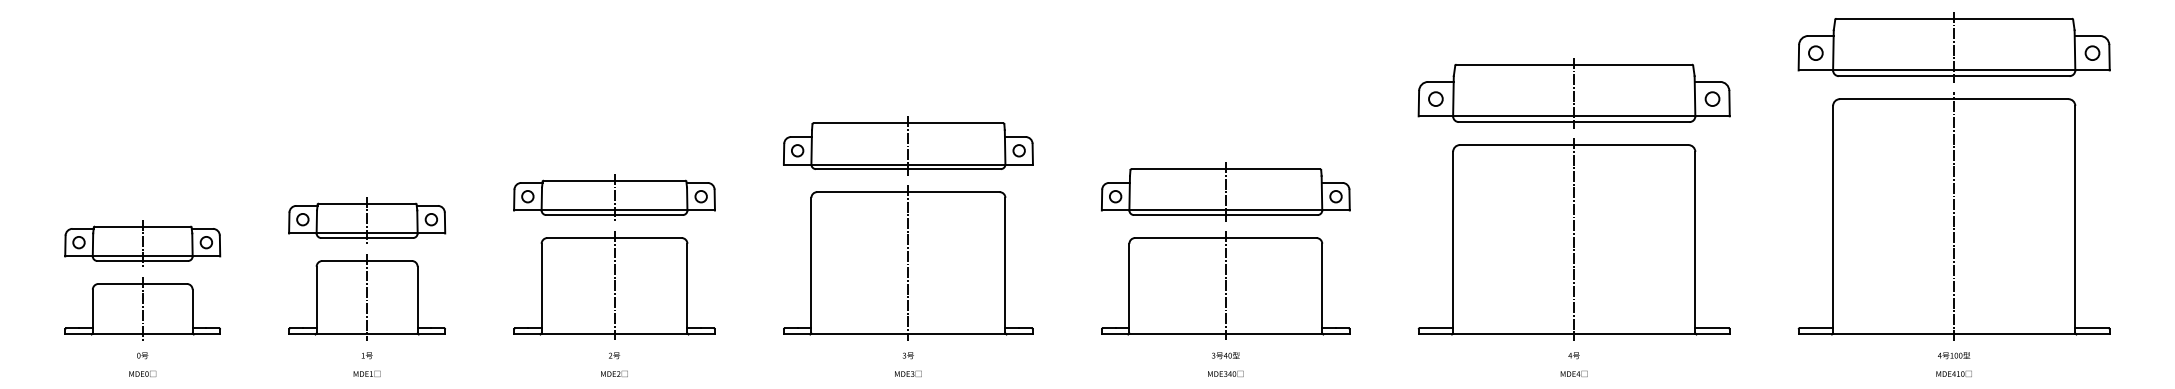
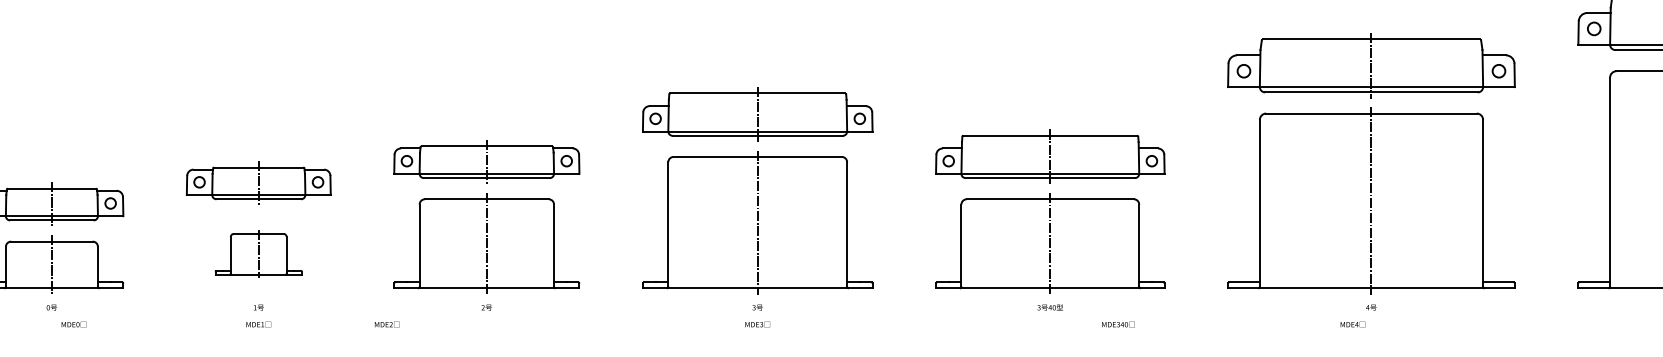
part: (366, 297) -> (258, 254), size x0.6
text: (142, 373) -> (73, 324), moved
text: (614, 373) -> (387, 324), moved
text: (1225, 373) -> (1118, 324), moved
text: (1573, 373) -> (1352, 324), moved

